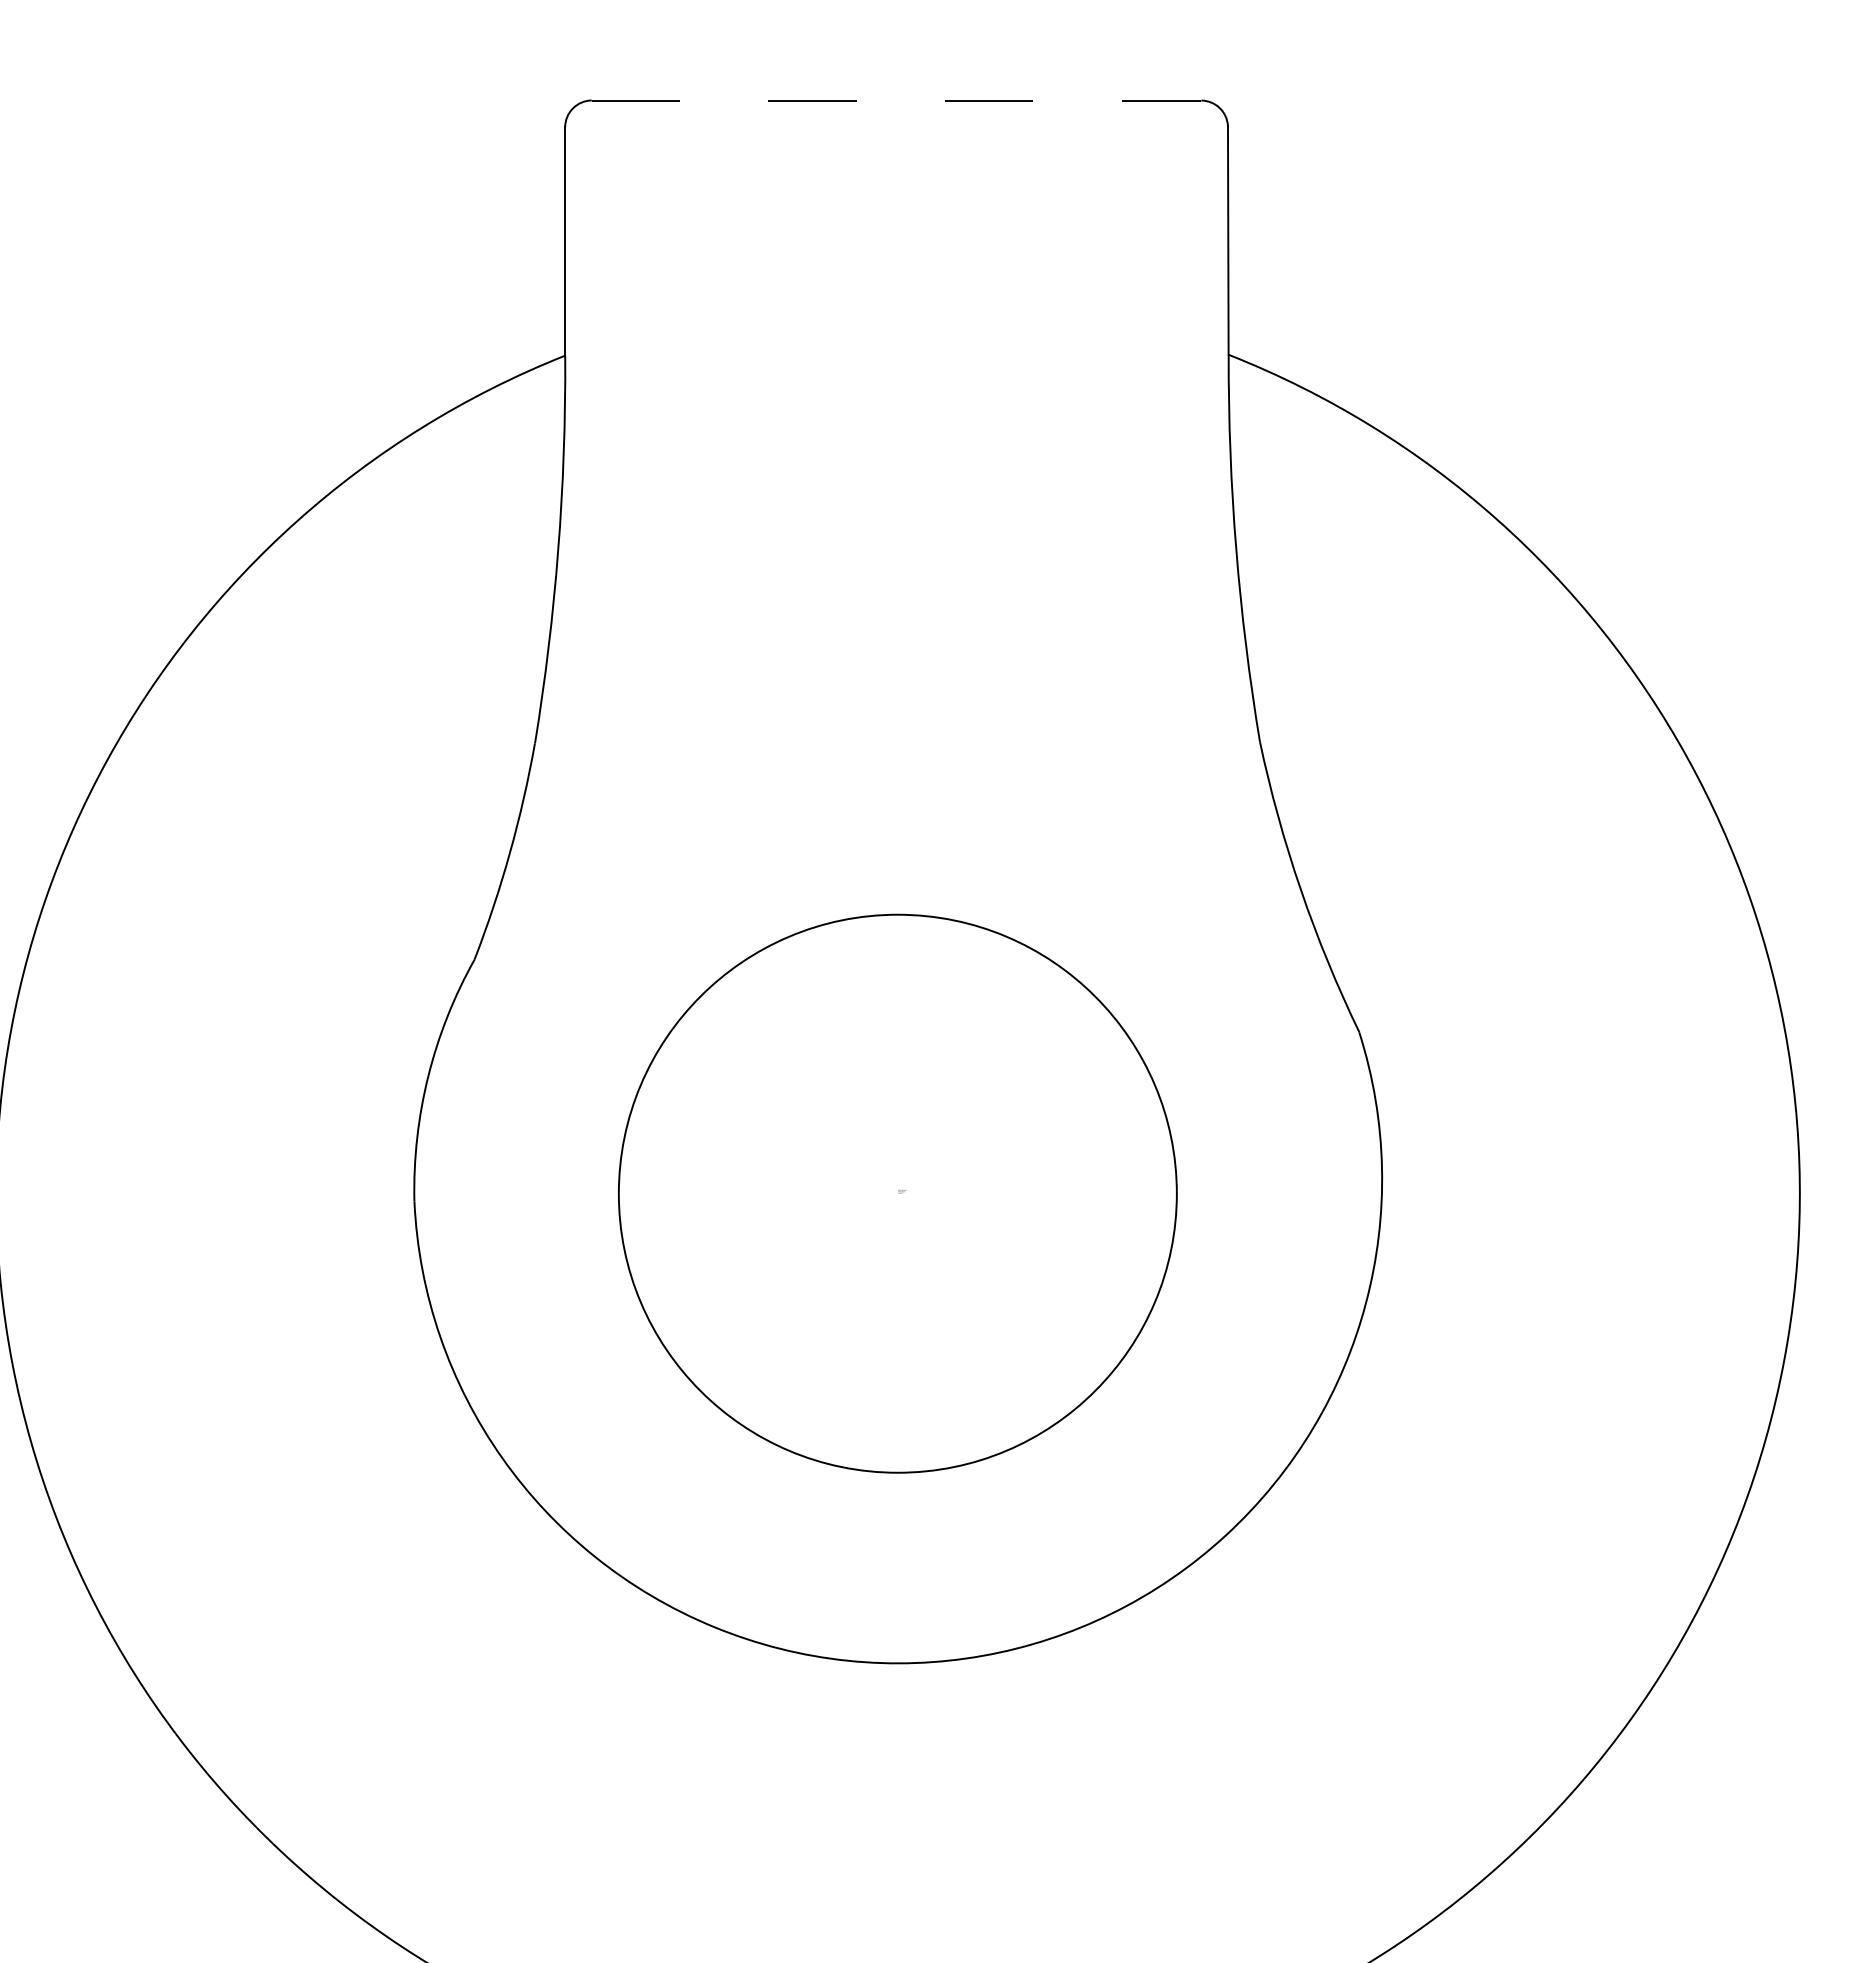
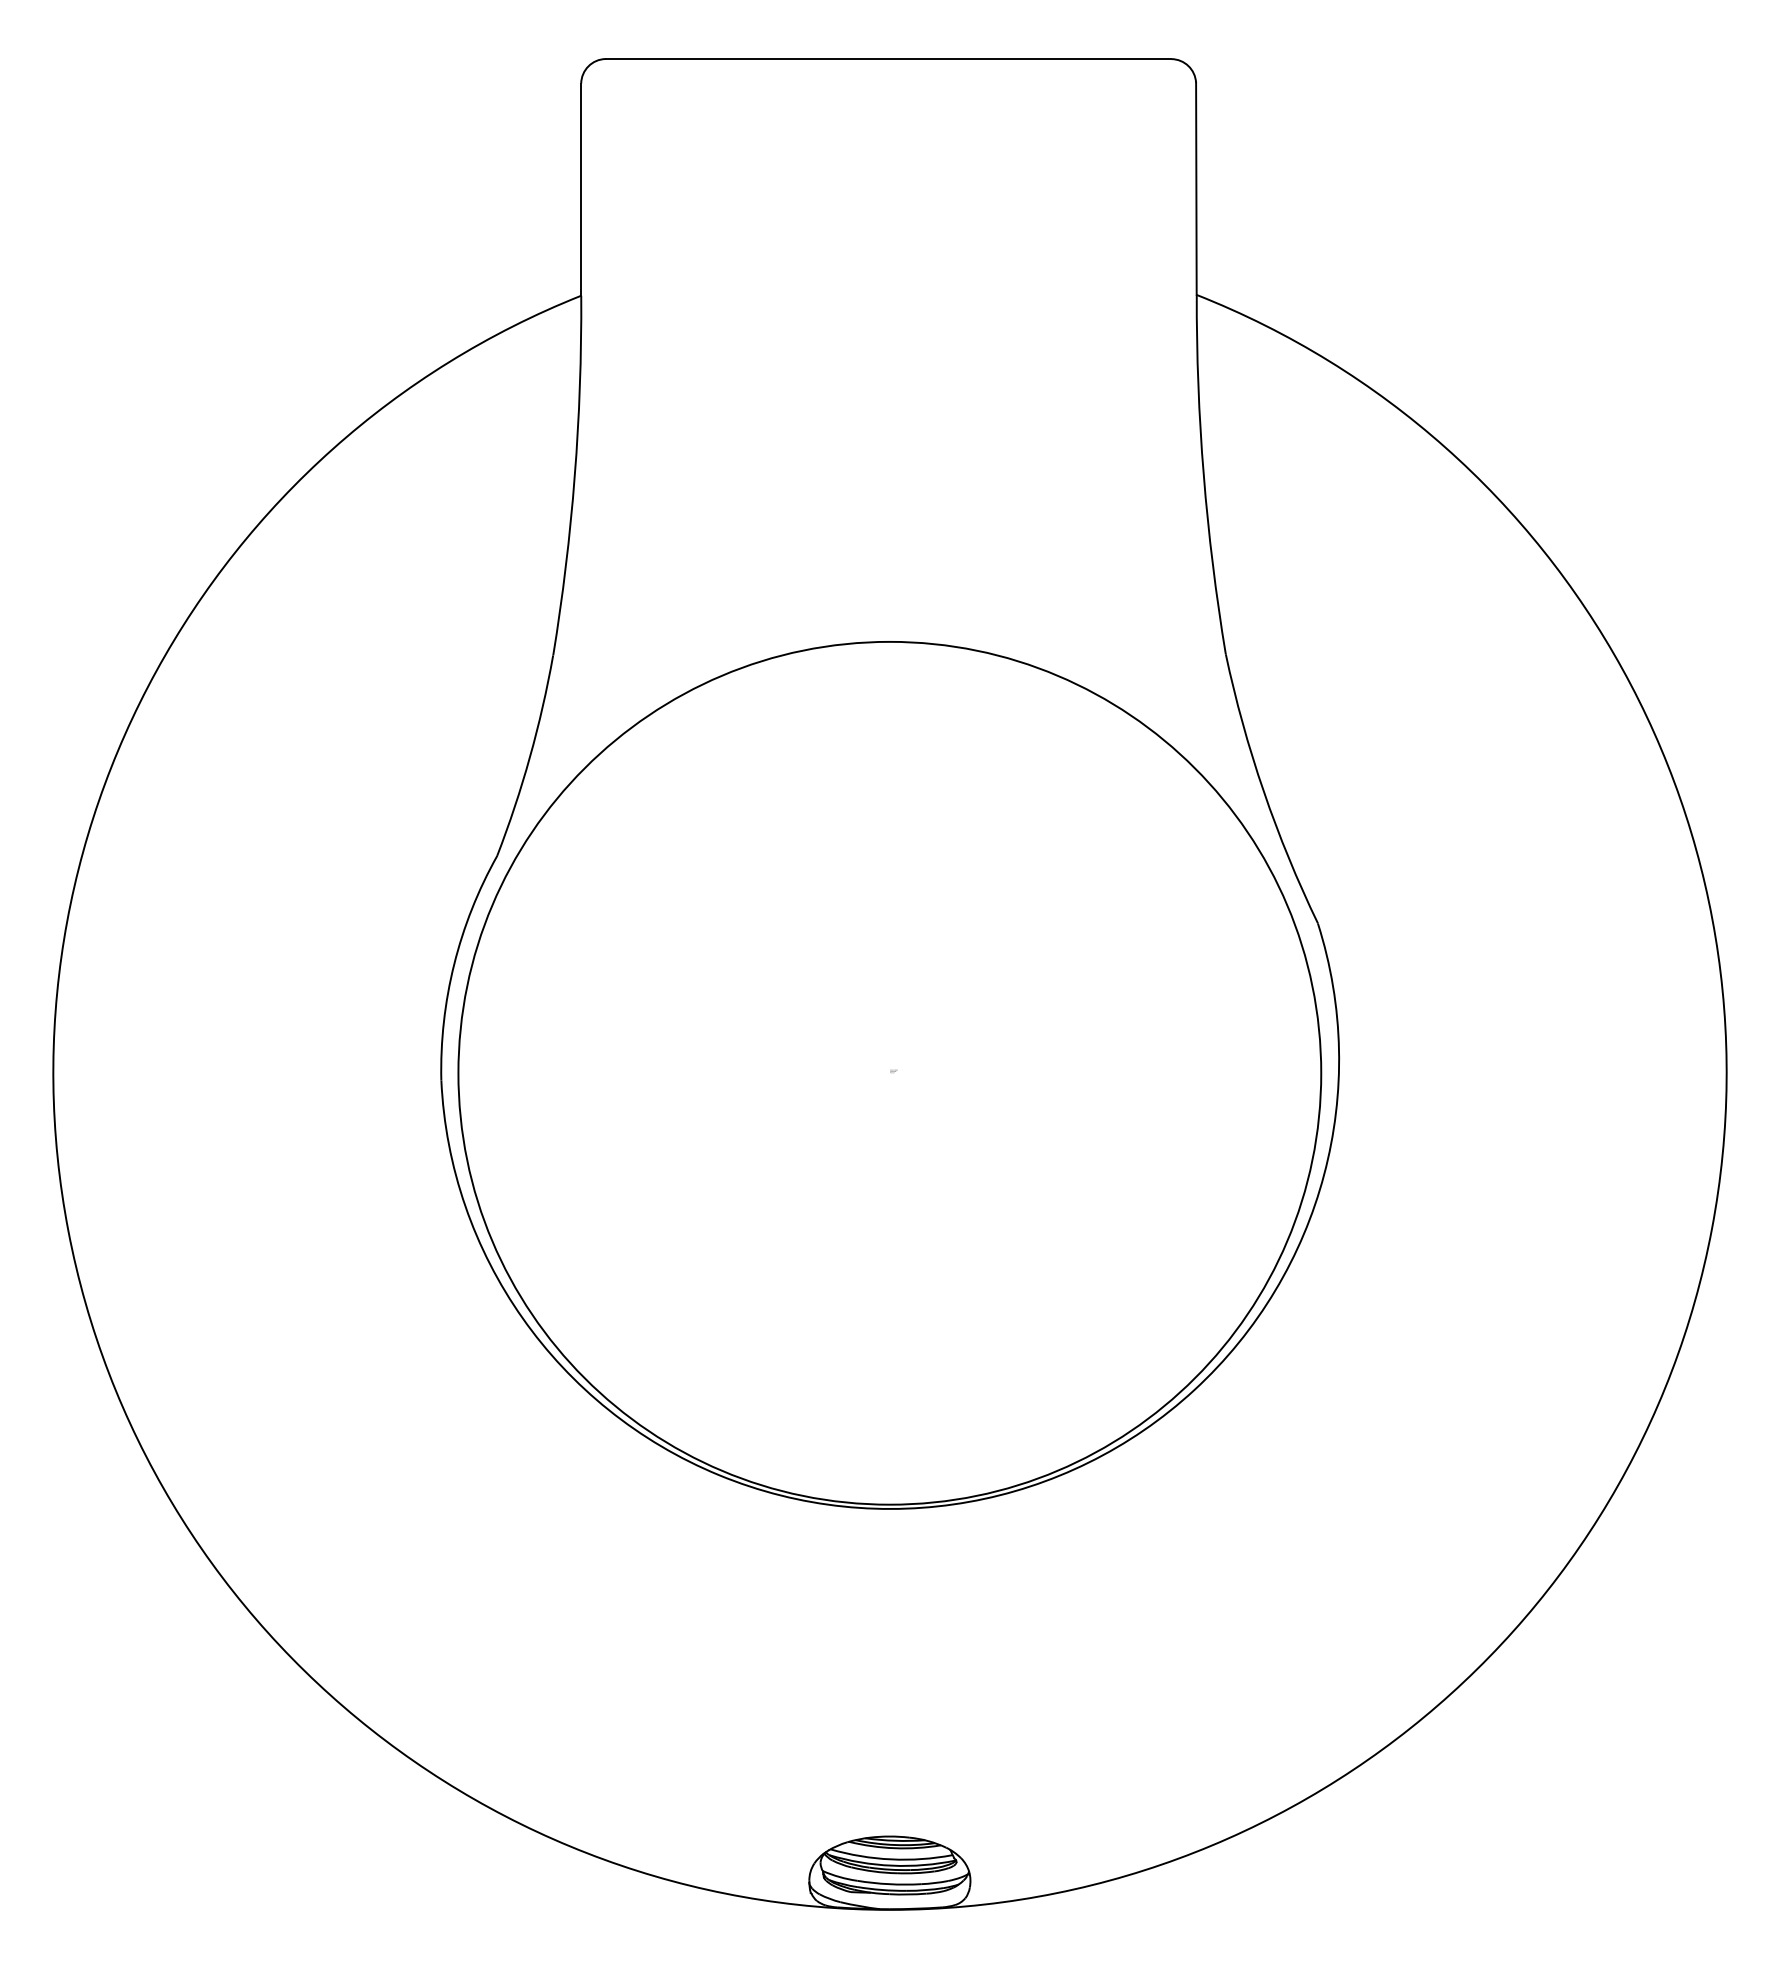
line: (896, 100) -> (888, 59), dashed -> solid
circle: (897, 1192) -> (889, 1072), size x1.67

